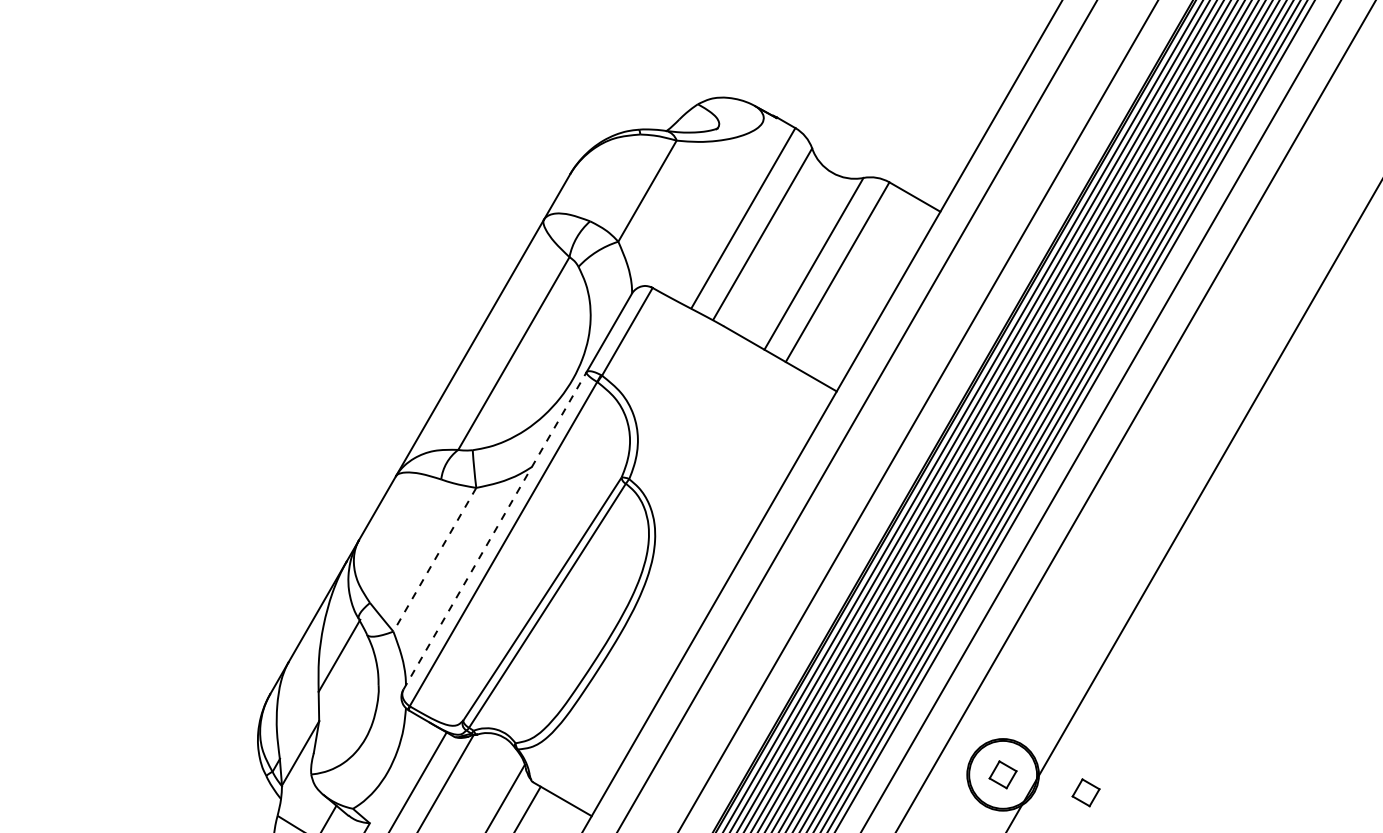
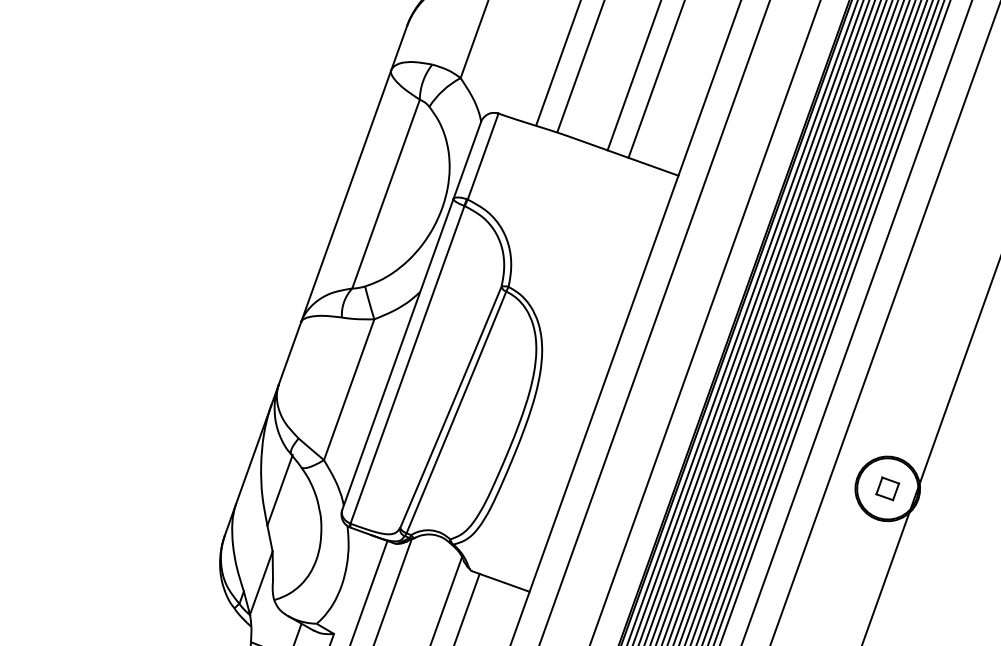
line: (495, 530) -> (398, 354), dashed -> solid
line: (434, 559) -> (348, 389), dashed -> solid
part: (1085, 792) -> (963, 491), removed

